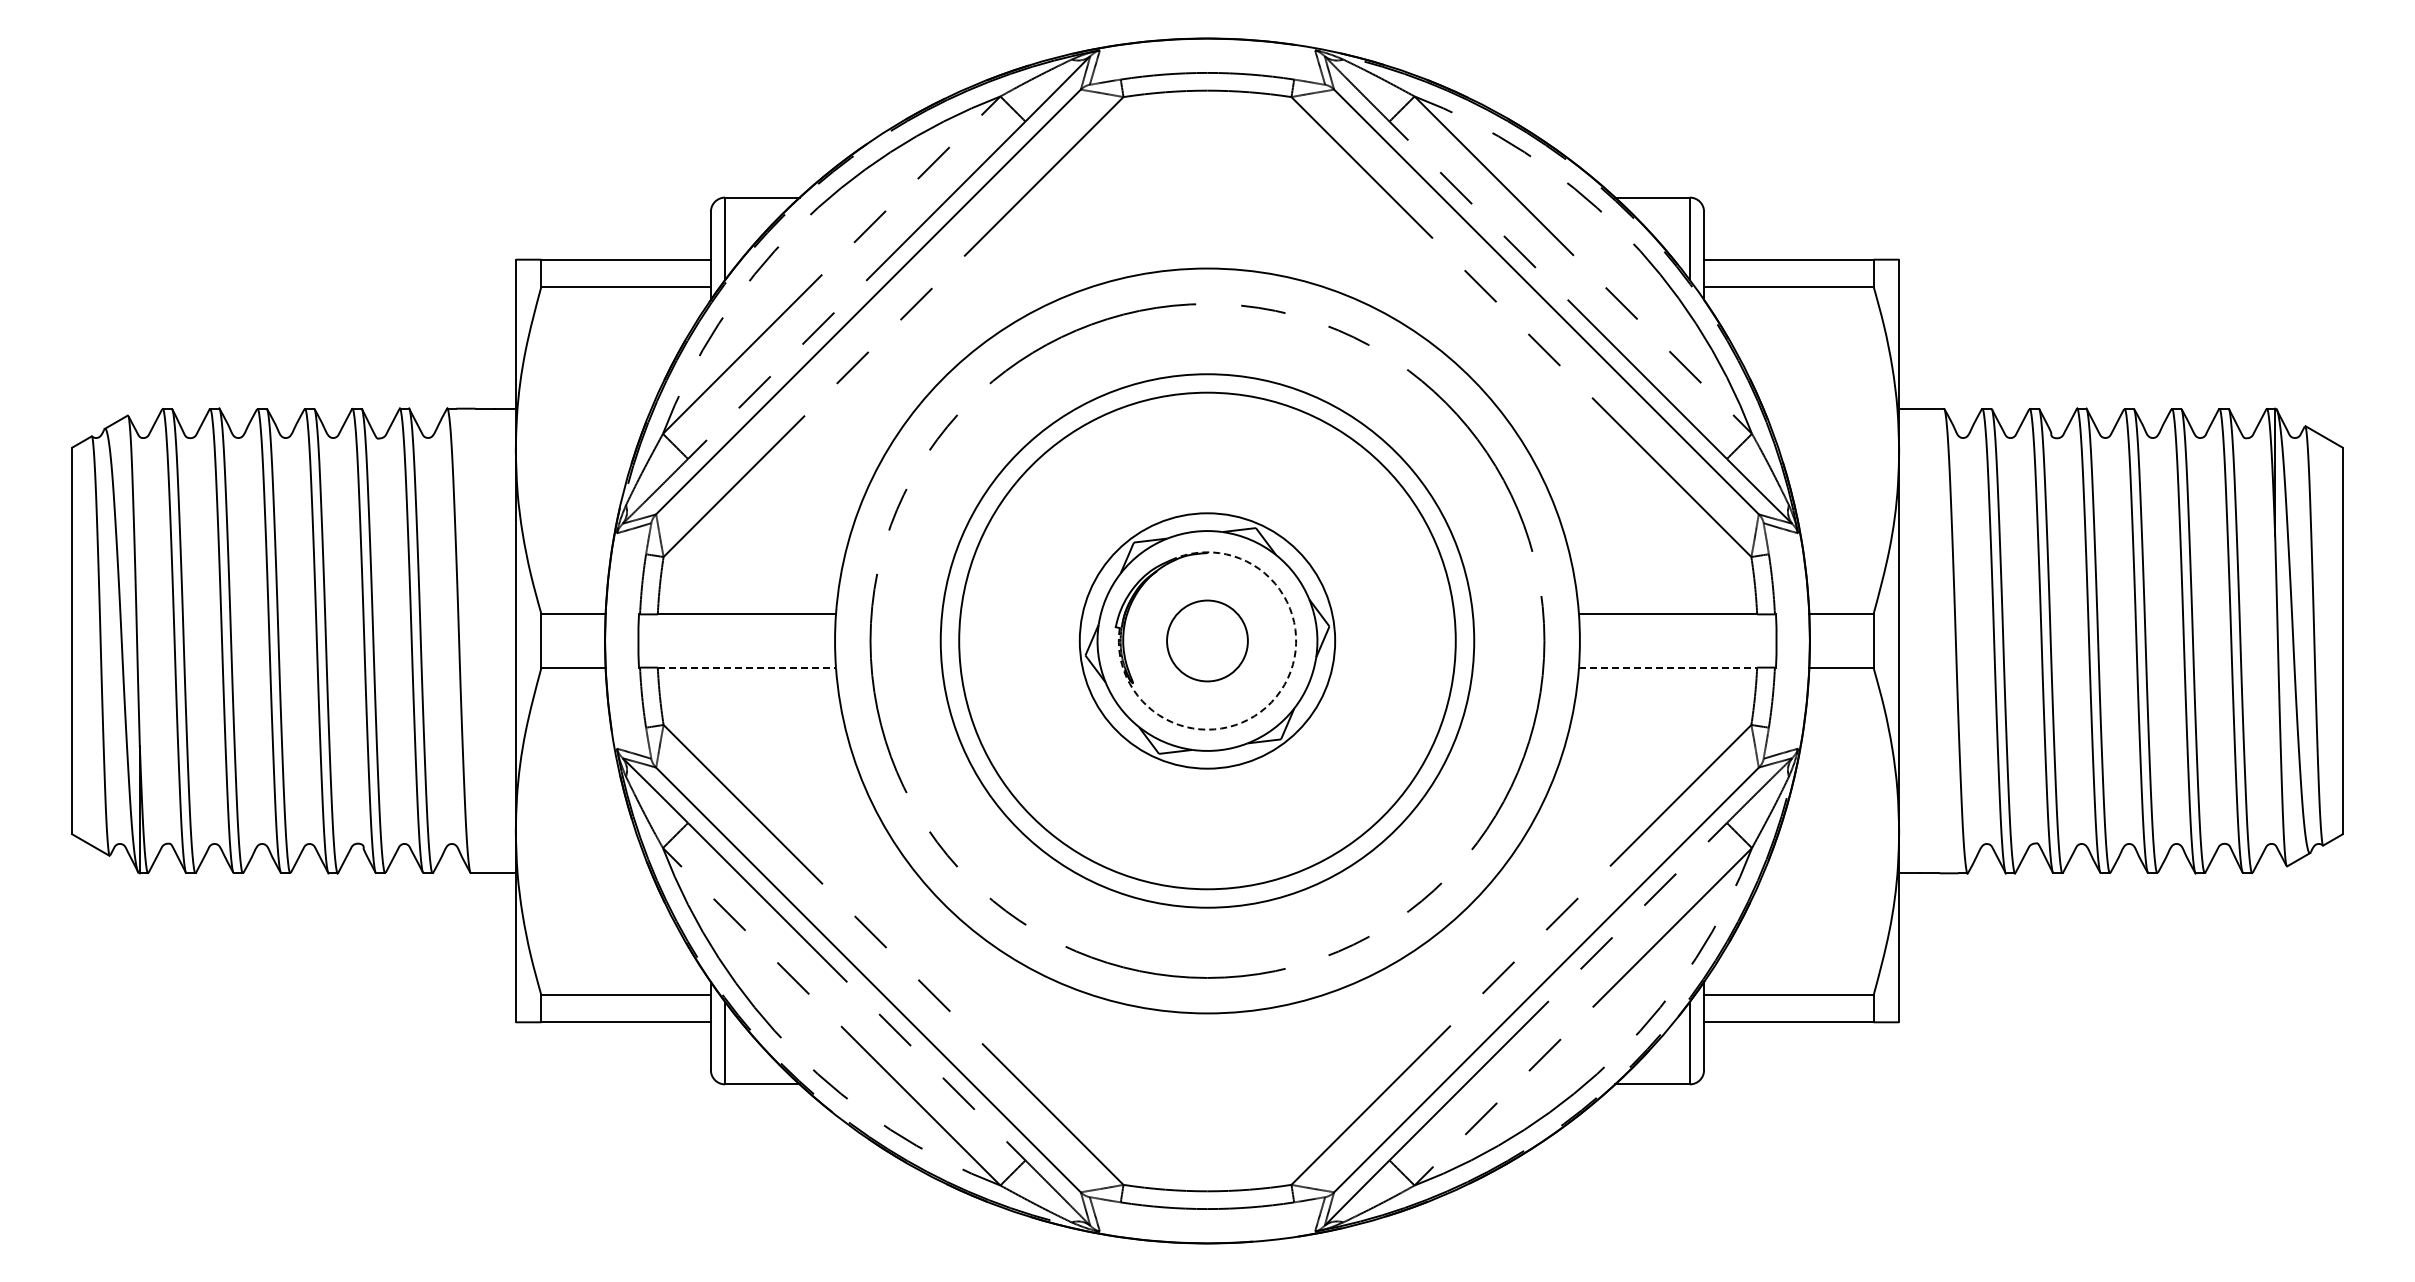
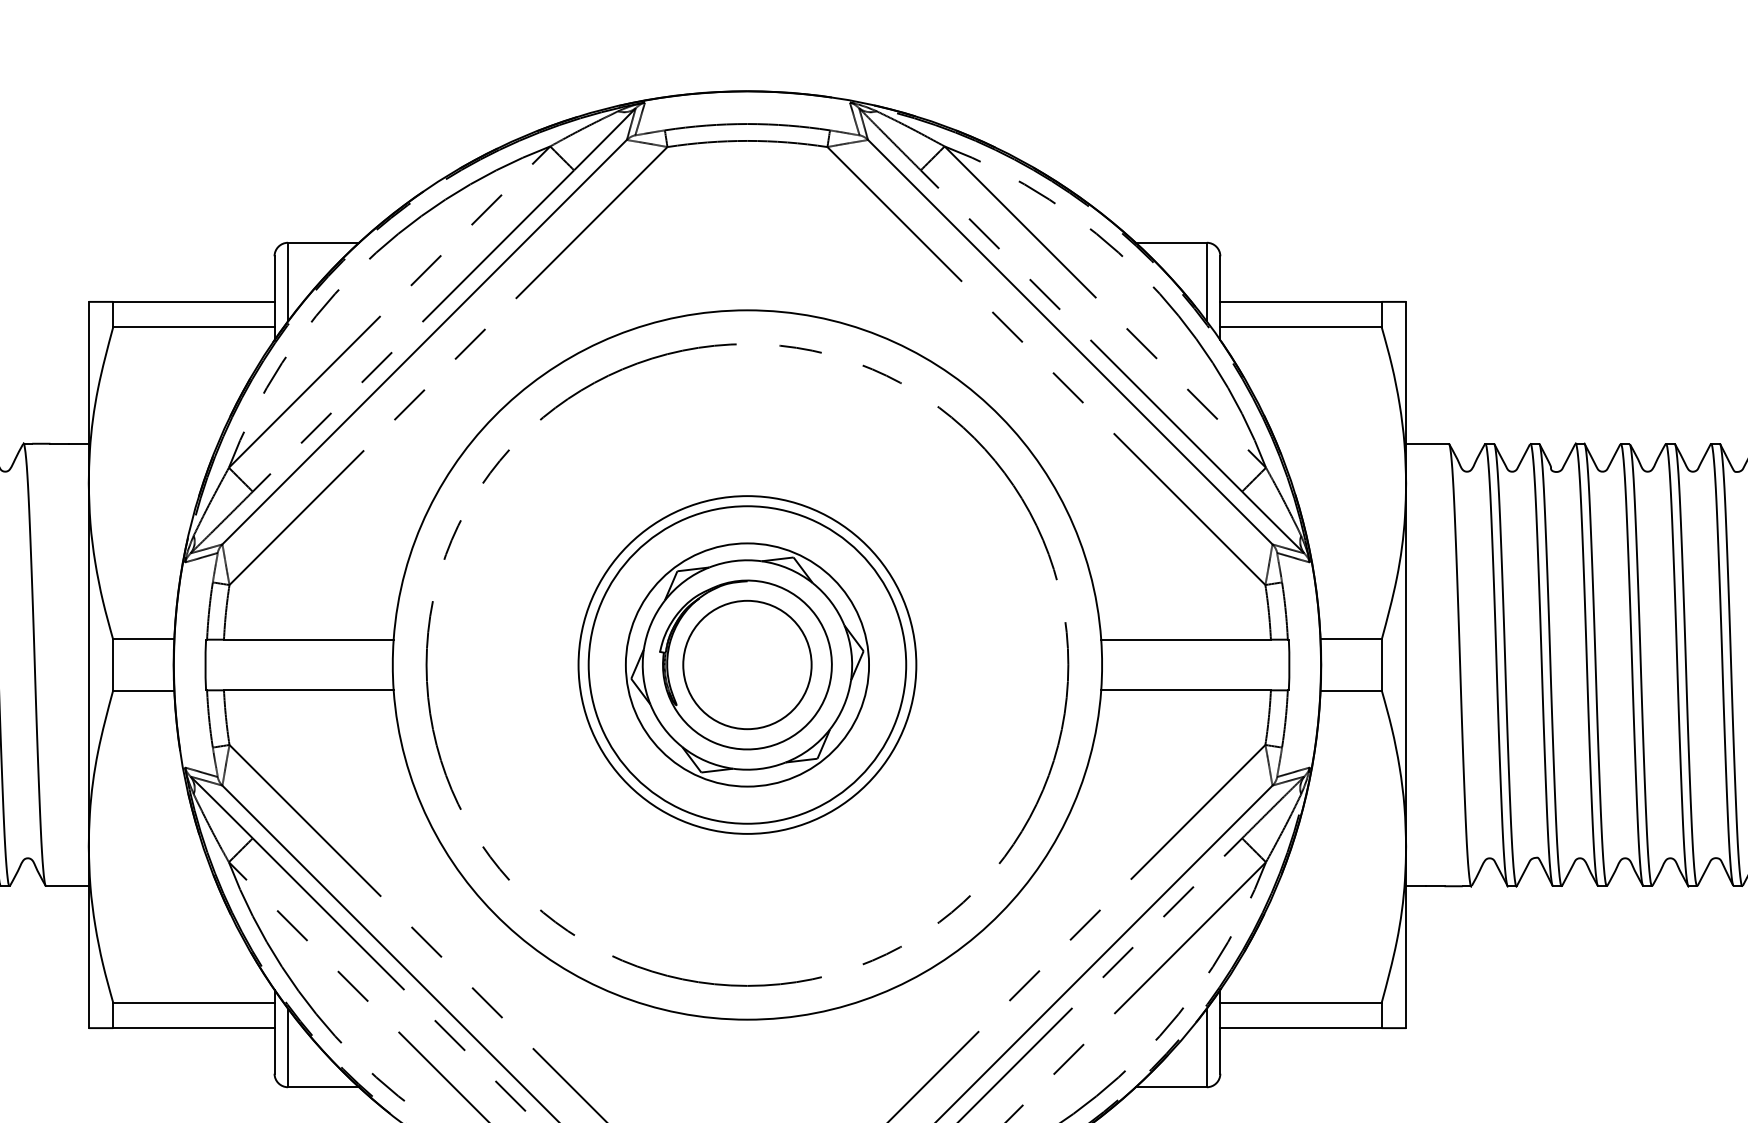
circle: (1207, 640) -> (747, 664), size x0.62
circle: (1207, 640) -> (747, 664), size x0.71
circle: (1207, 640) -> (747, 664), size x1.67
line: (747, 667) -> (309, 690), dashed -> solid
line: (1668, 667) -> (1186, 690), dashed -> solid
arc: (1276, 696) -> (813, 717), dashed -> solid

